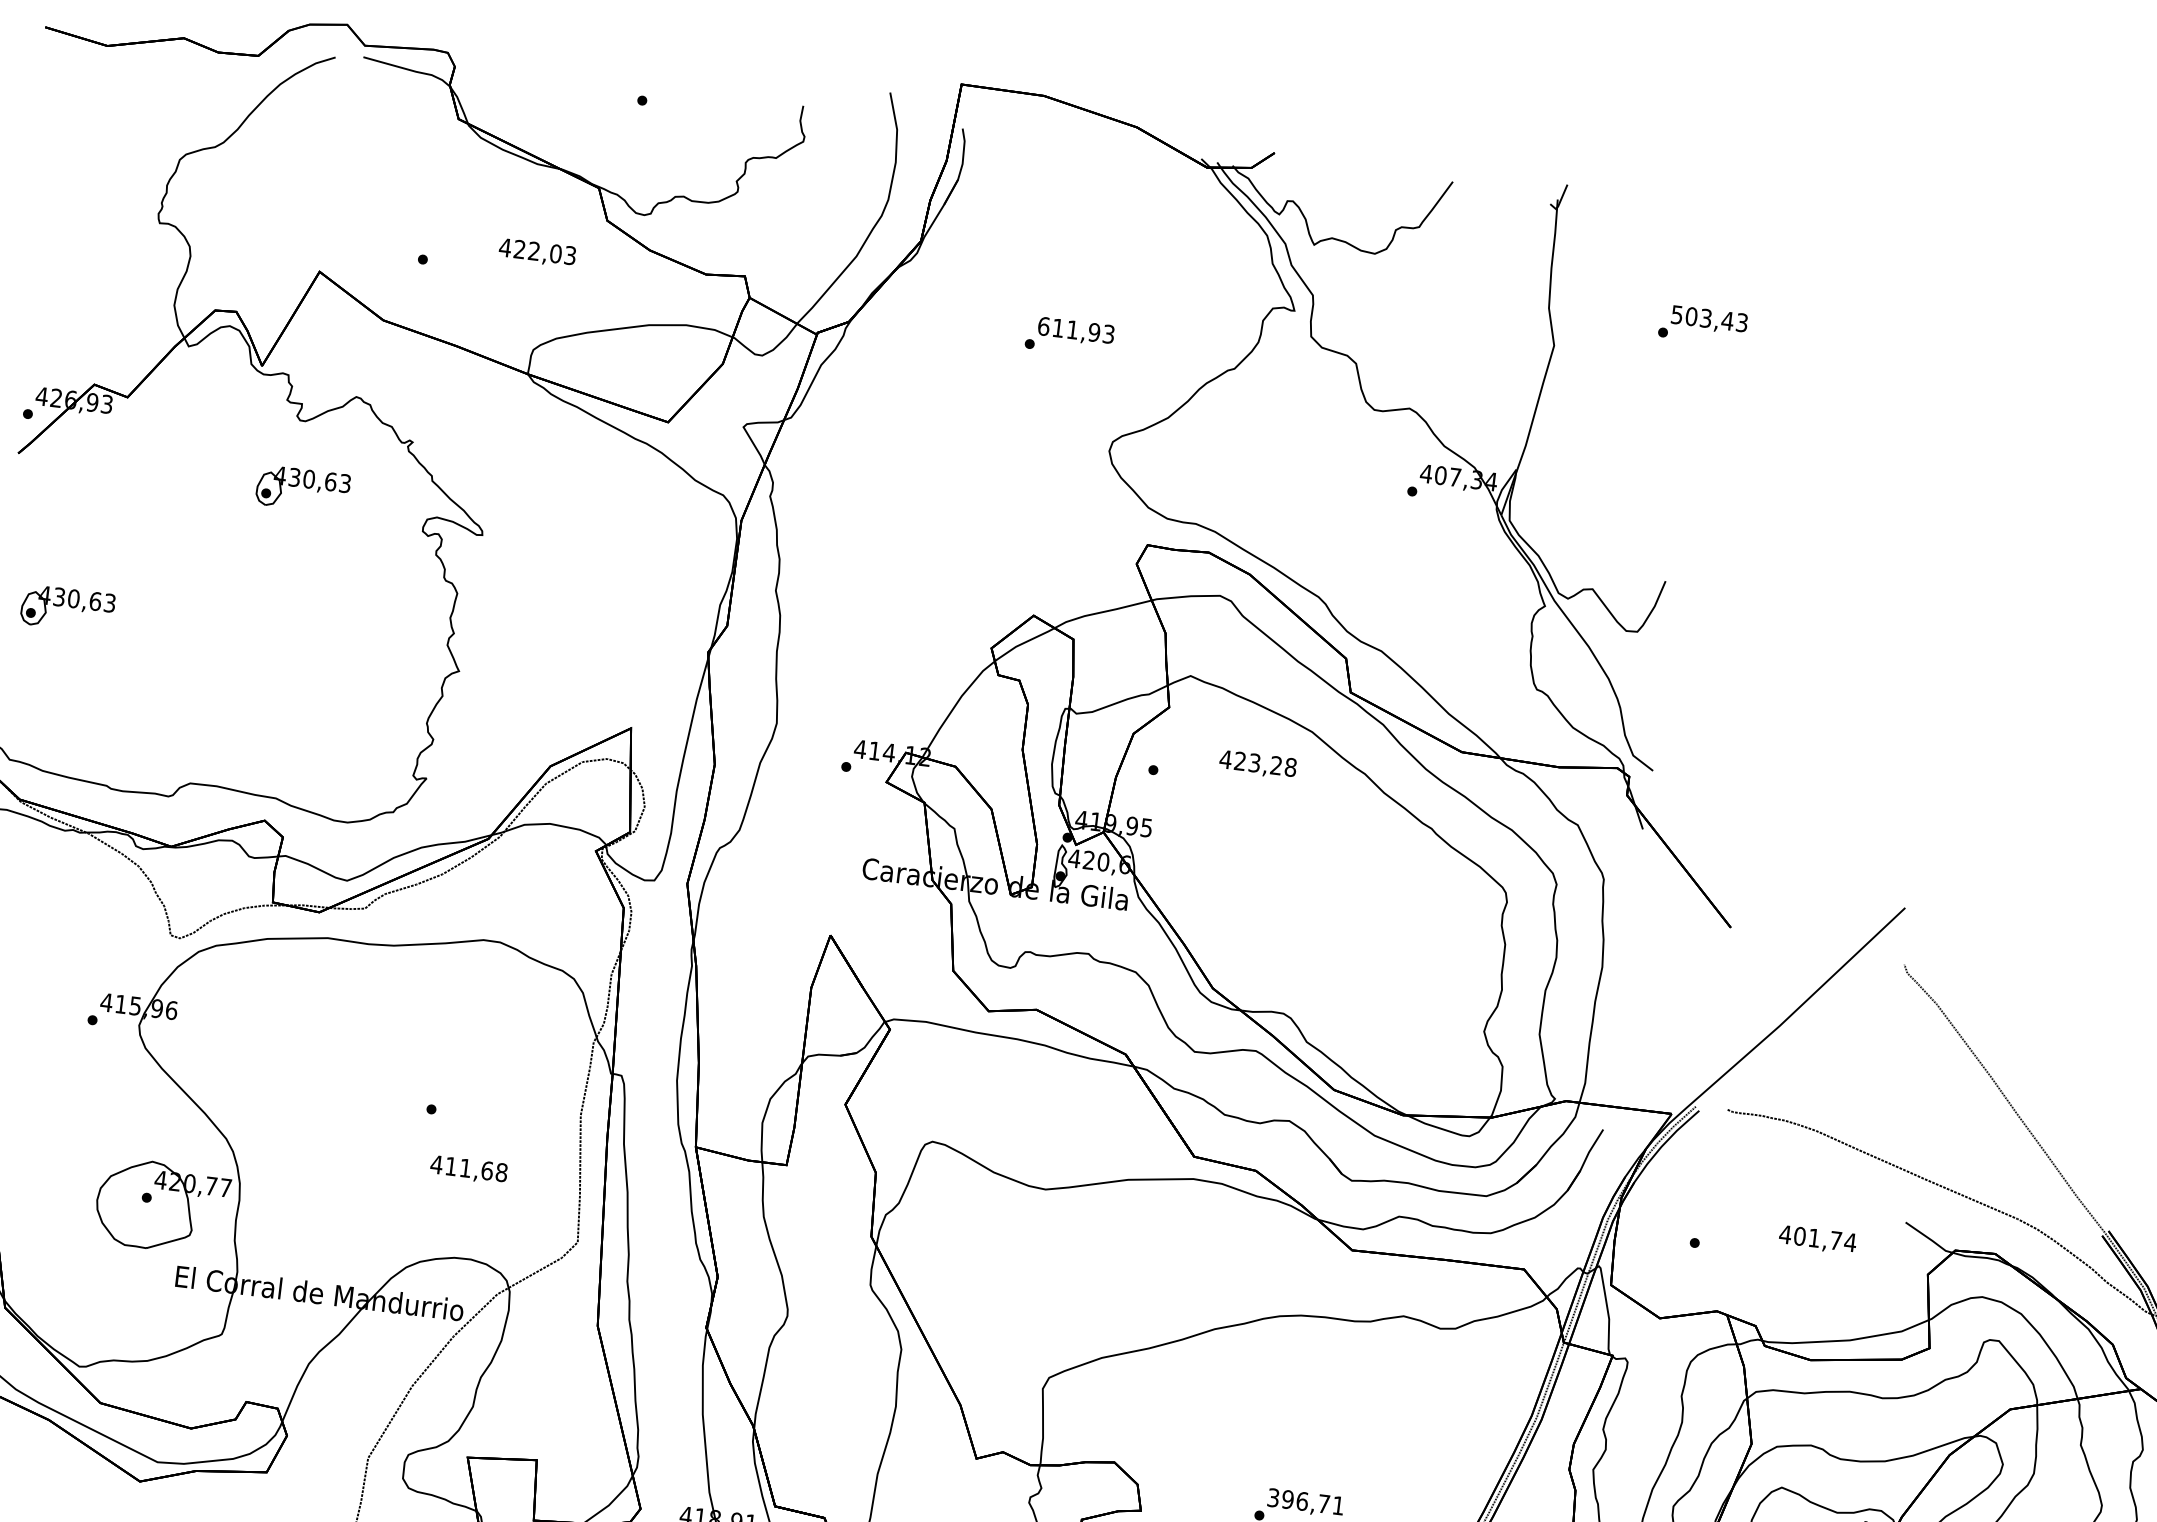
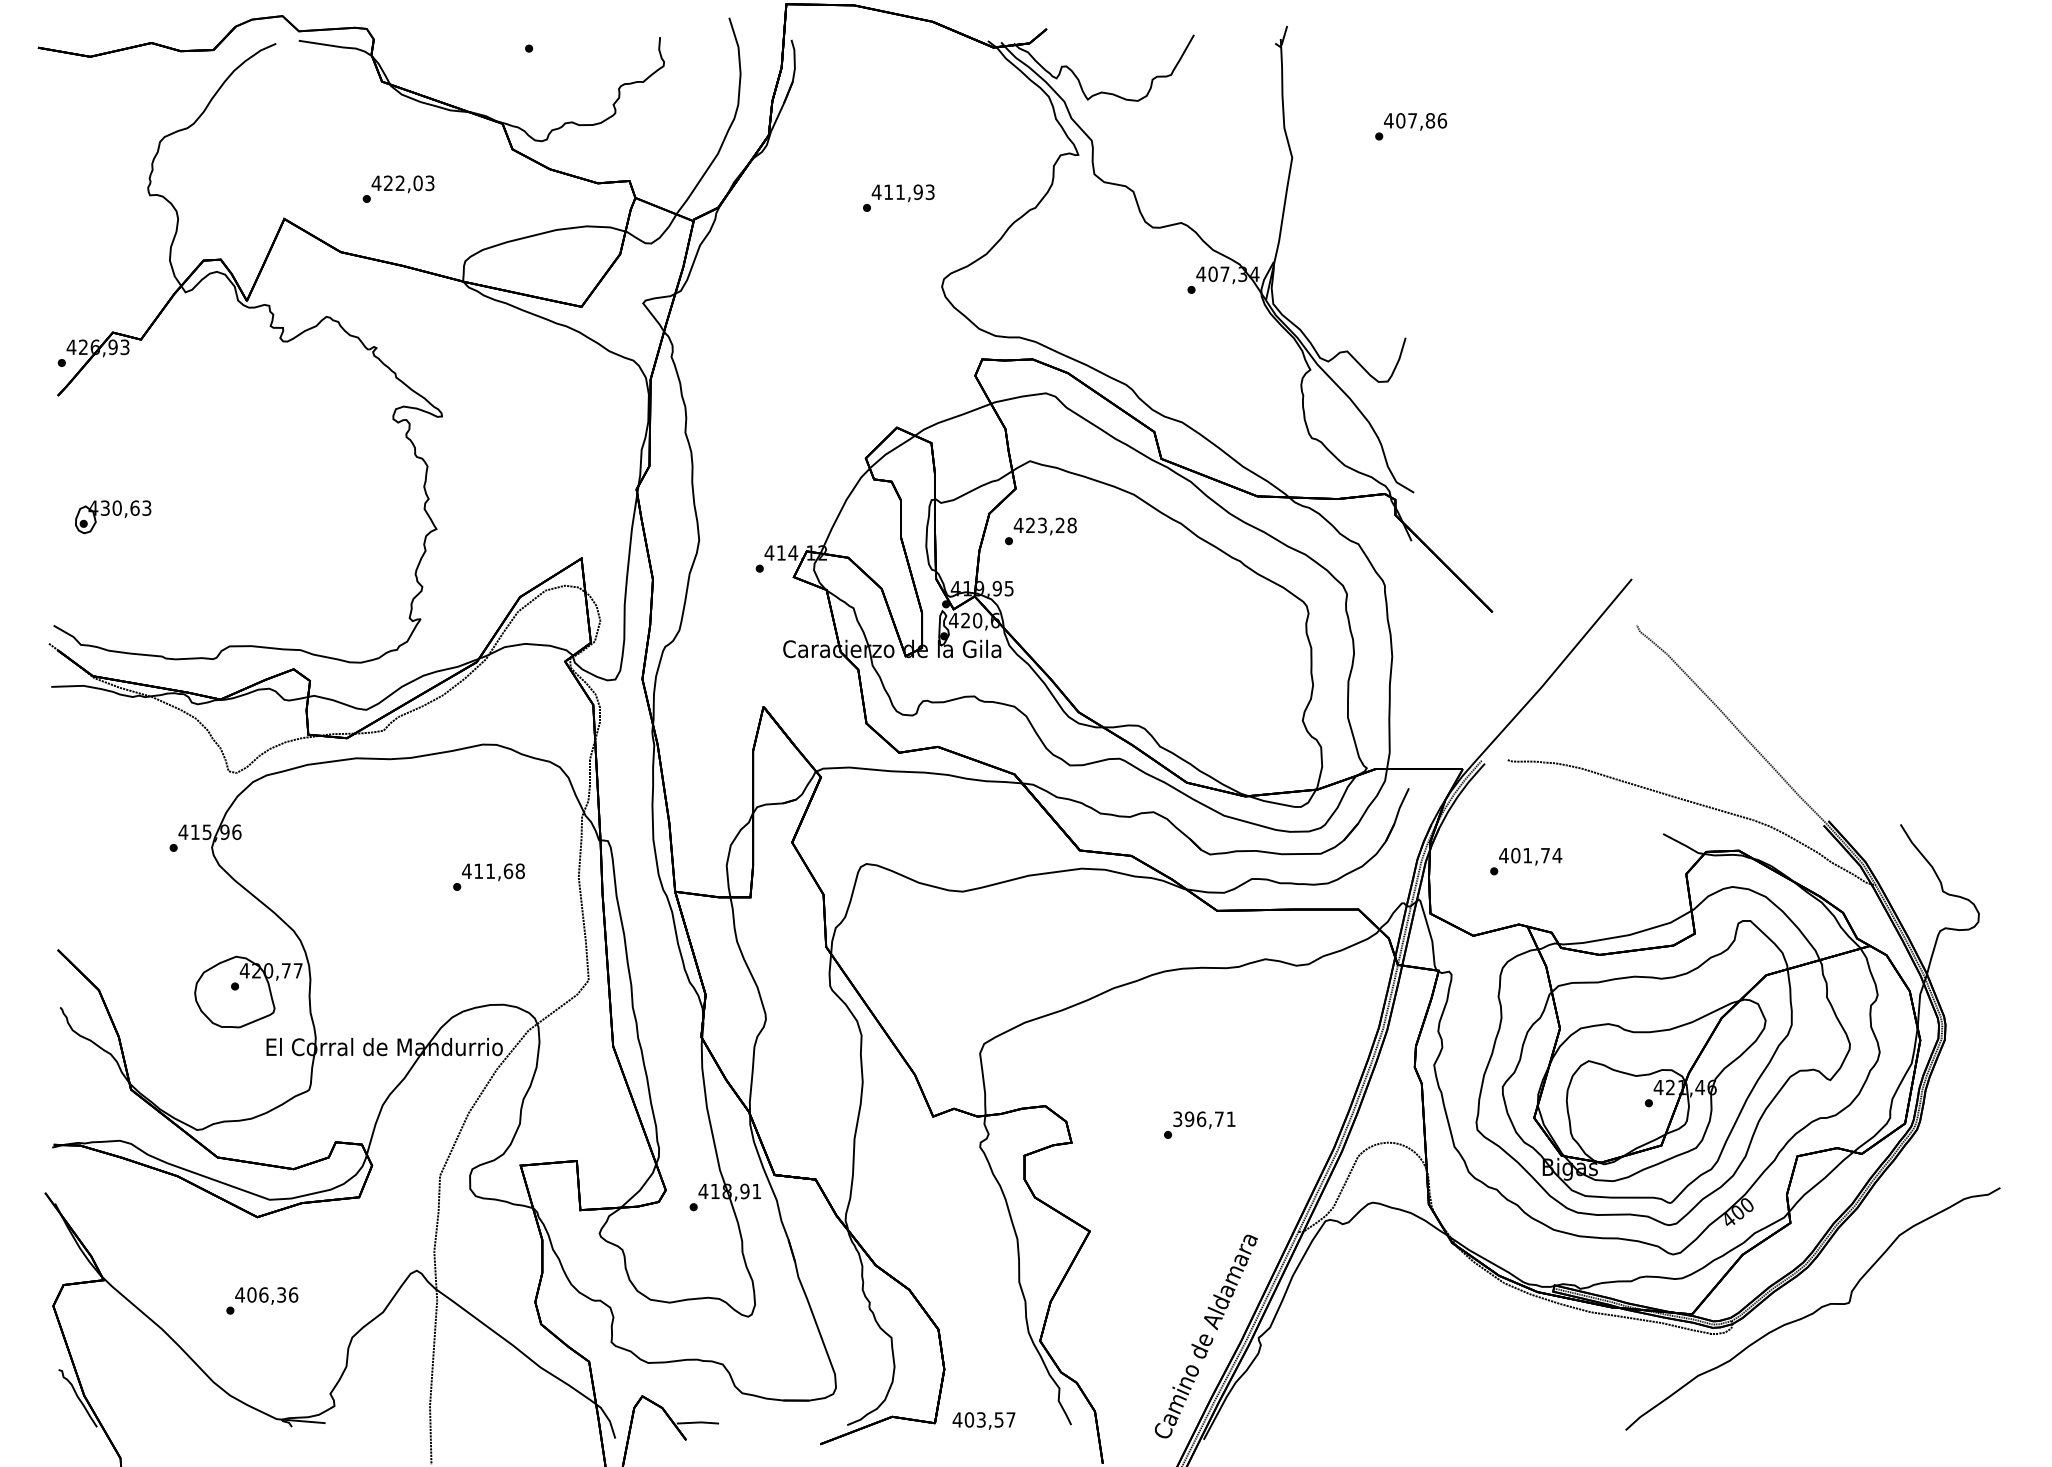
text: (536, 253) -> (402, 184), moved
text: (1709, 318) -> (1415, 120), 503,43 -> 407,86
text: (1043, 325) -> (876, 191), 611,93 -> 411,93
part: (303, 490) -> (292, 397), removed
text: (1257, 764) -> (1044, 526), moved
text: (468, 1170) -> (493, 872), moved
text: (1817, 1239) -> (1530, 856), moved

